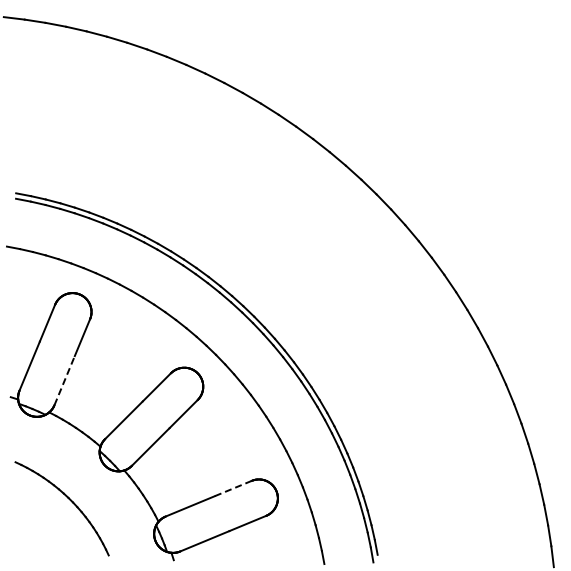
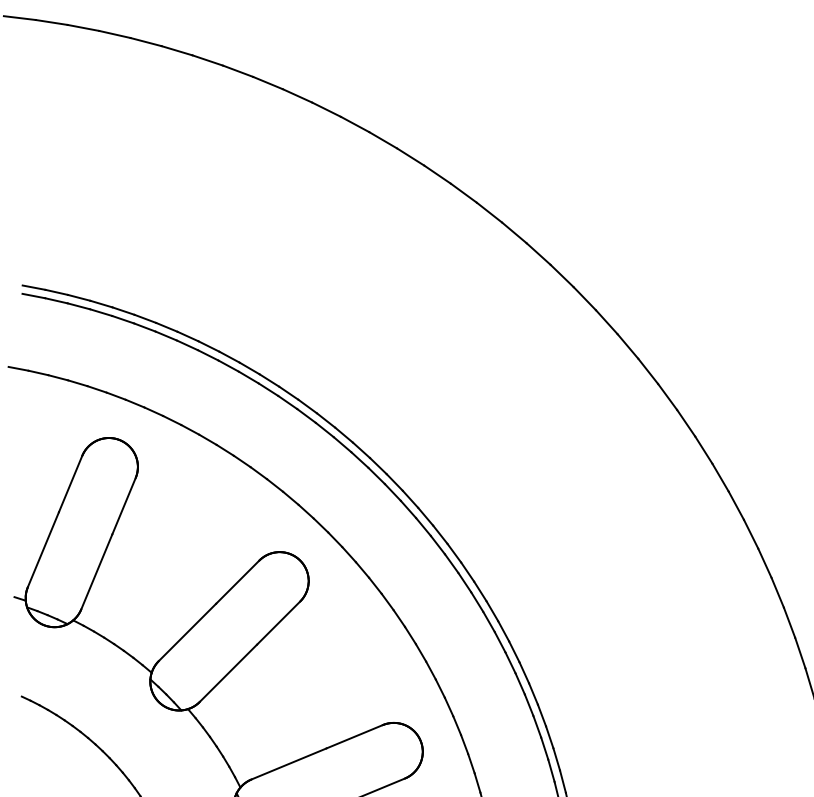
line: (64, 380) -> (96, 571), dashed -> solid
line: (233, 488) -> (354, 736), dashed -> solid

